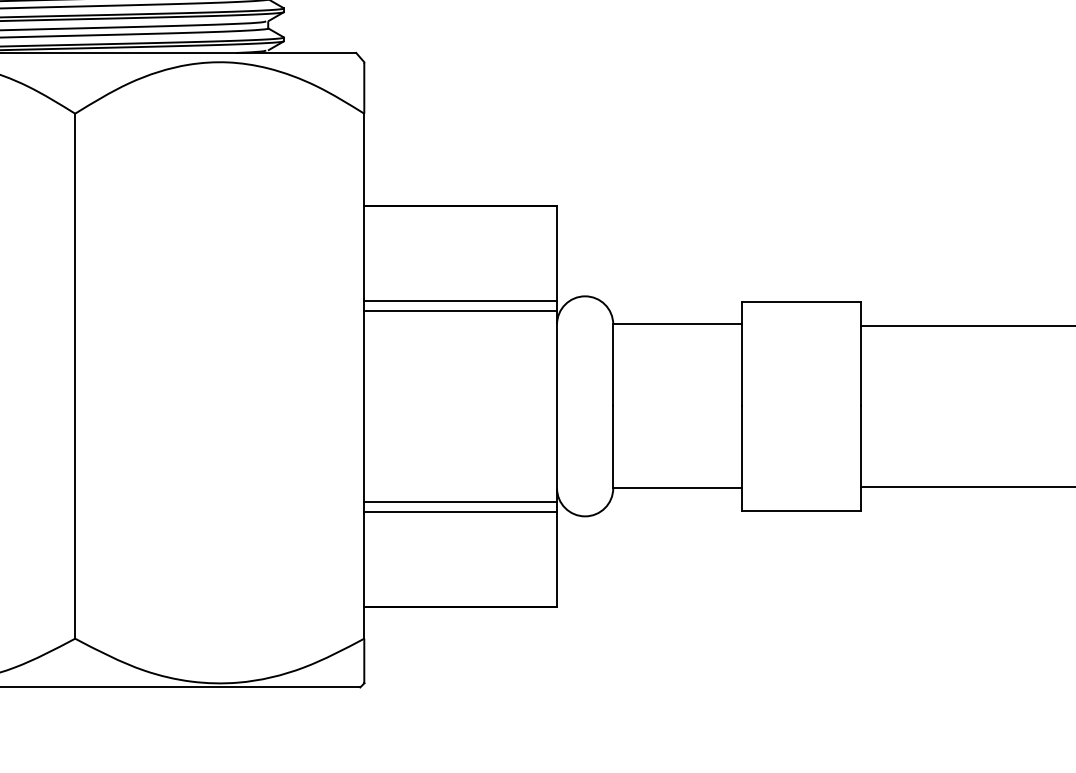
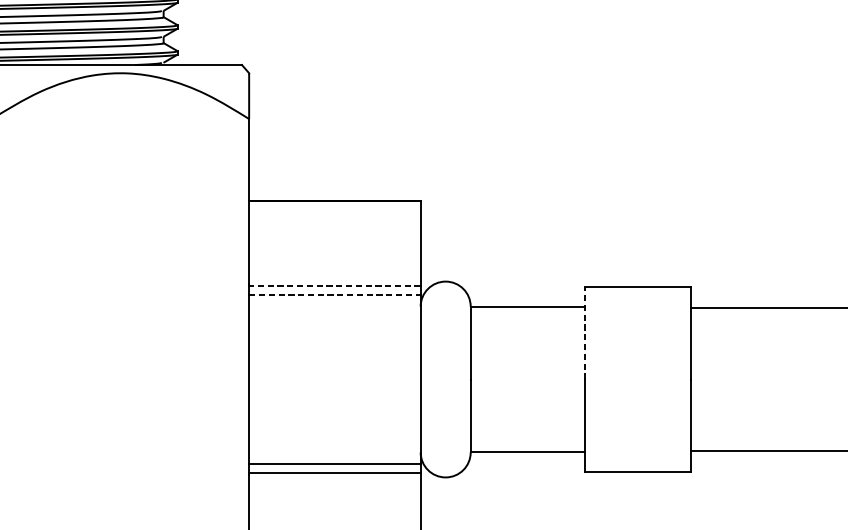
line: (460, 301) -> (334, 286), solid -> dashed
line: (461, 311) -> (335, 295), solid -> dashed
line: (741, 353) -> (584, 332), solid -> dashed

